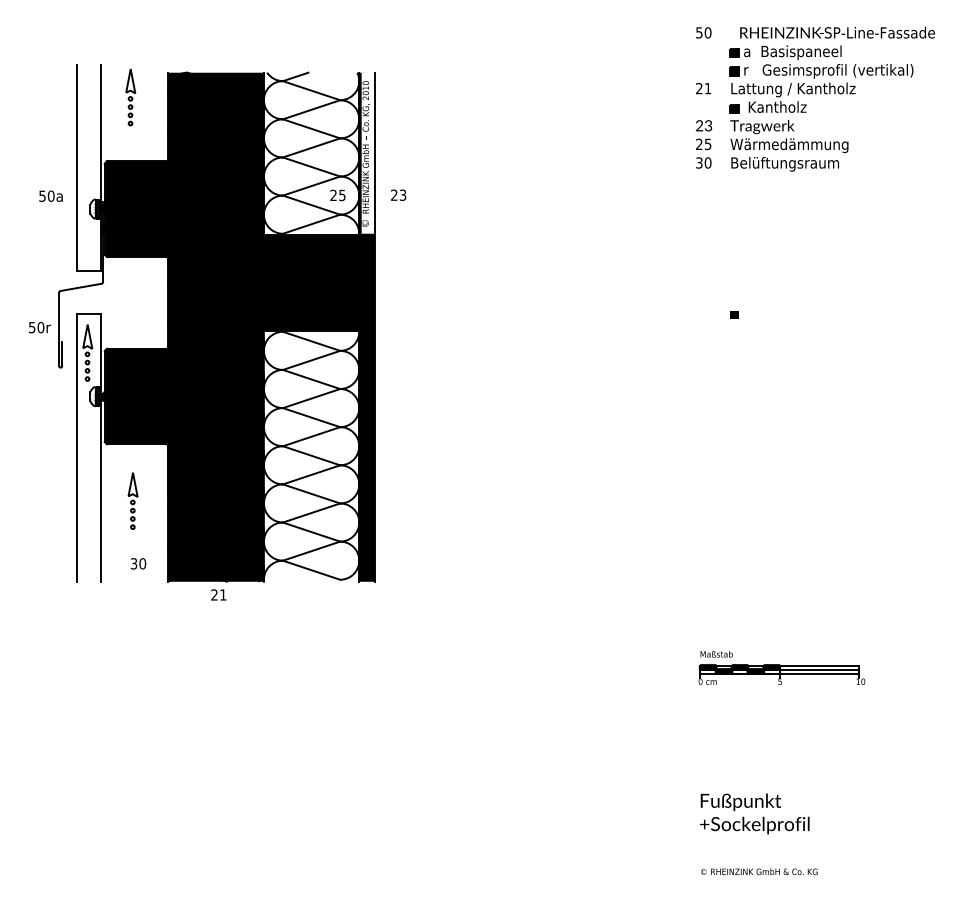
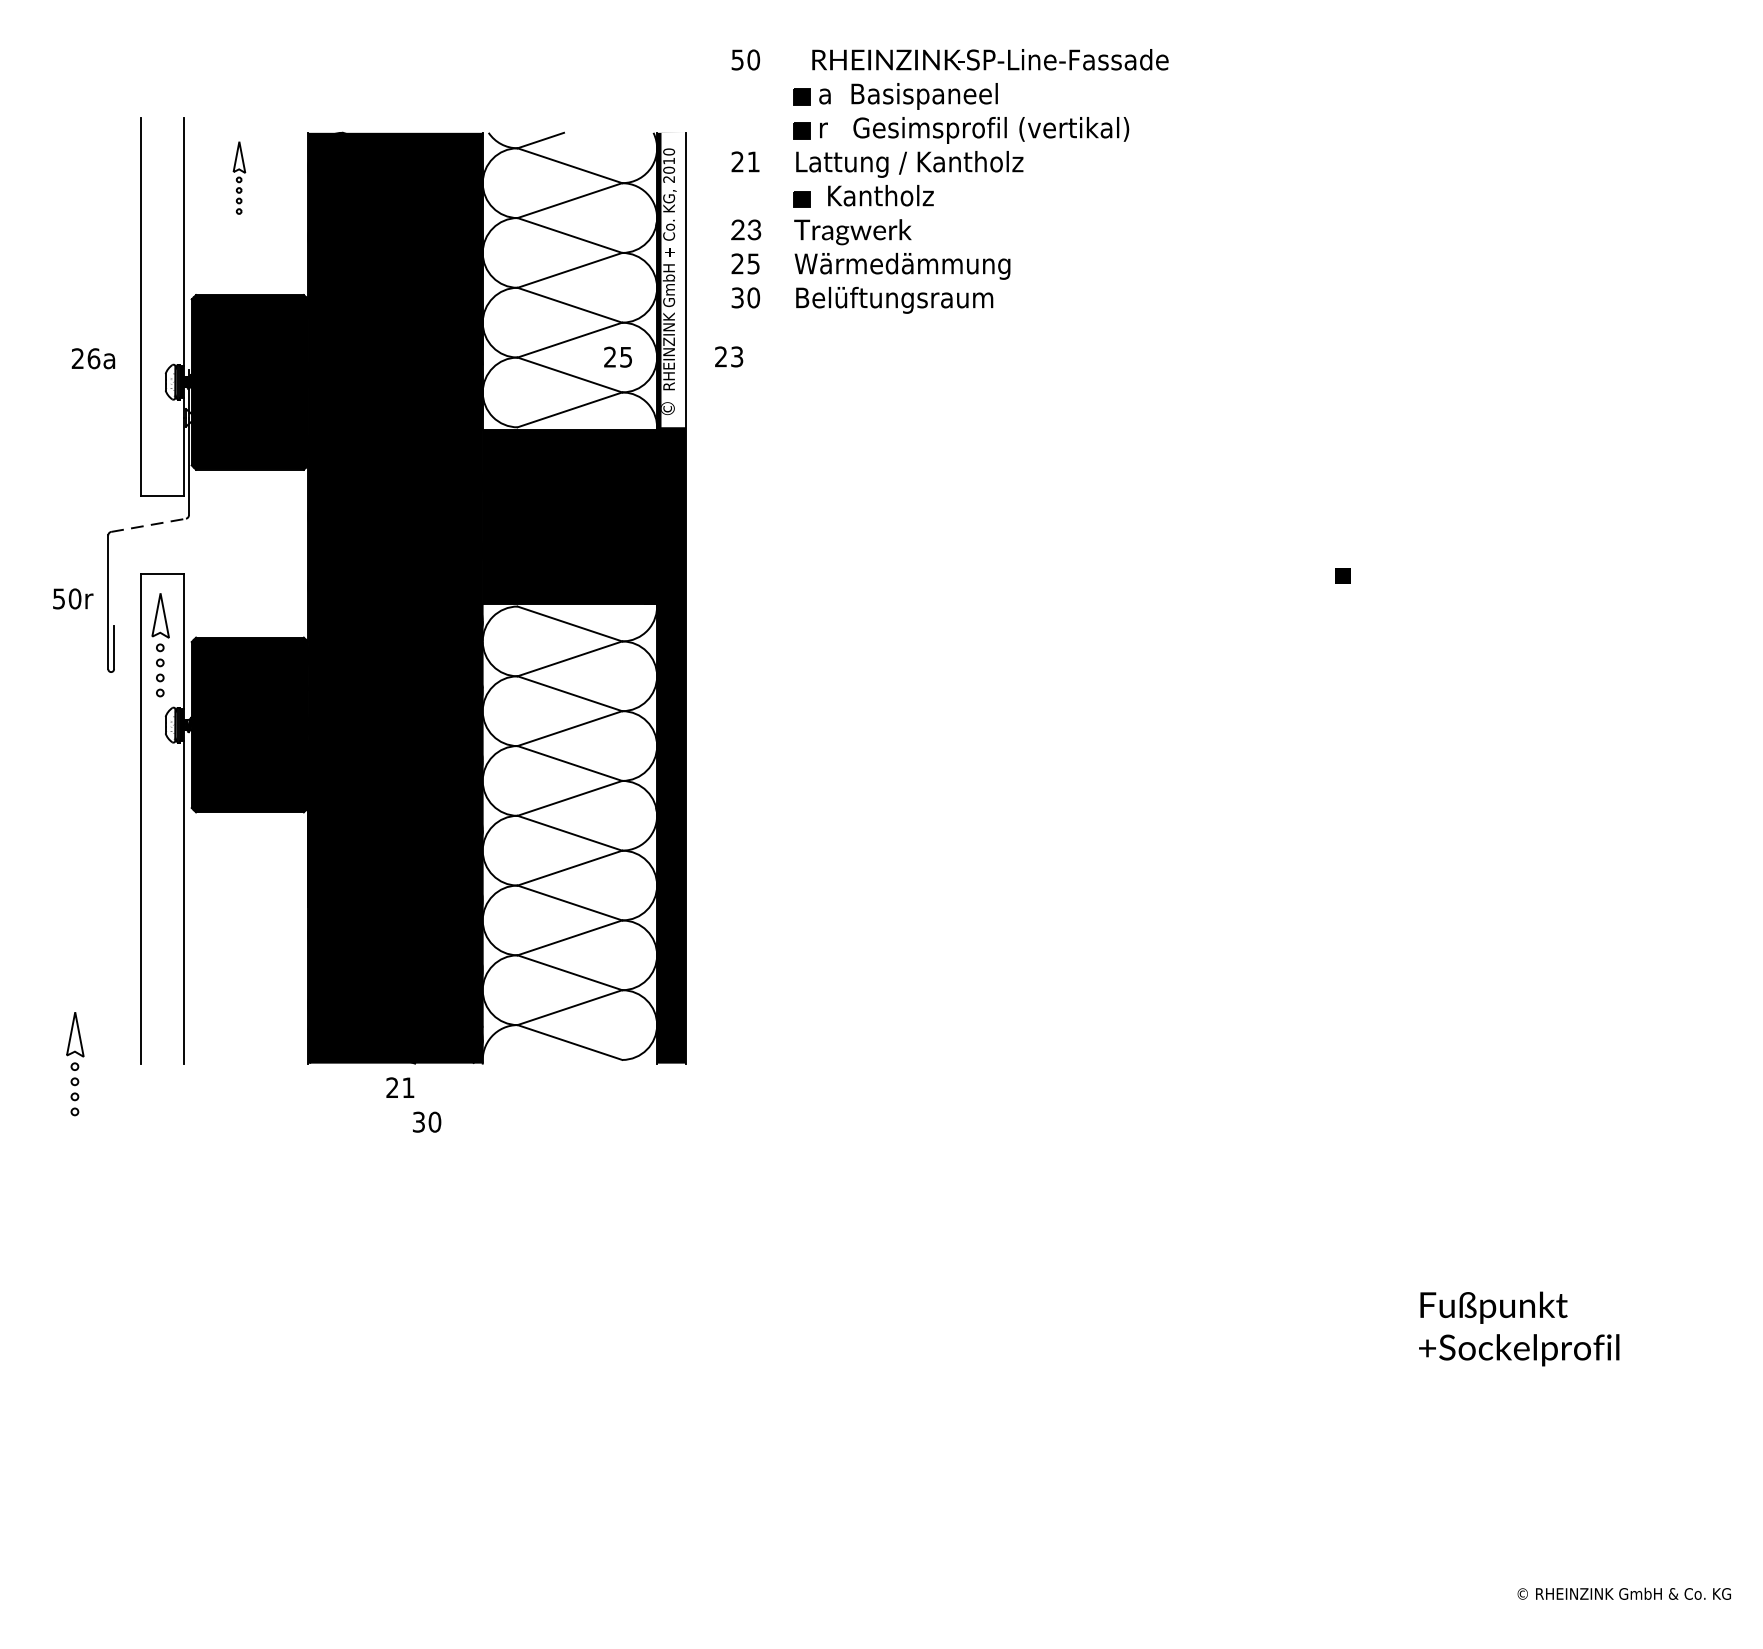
part: (130, 97) -> (238, 178), size x0.7
part: (815, 98) -> (950, 179), moved
text: (46, 195) -> (85, 357), 50a -> 26a
line: (81, 287) -> (149, 525), solid -> dashed
part: (132, 500) -> (74, 1063), moved
text: (138, 563) -> (427, 1121), moved
part: (781, 667) -> (1429, 1220), removed
text: (754, 813) -> (1518, 1328), moved
text: (759, 871) -> (1624, 1593), moved

